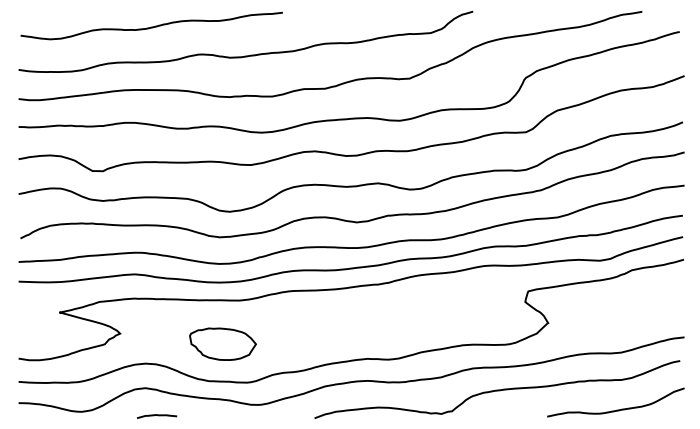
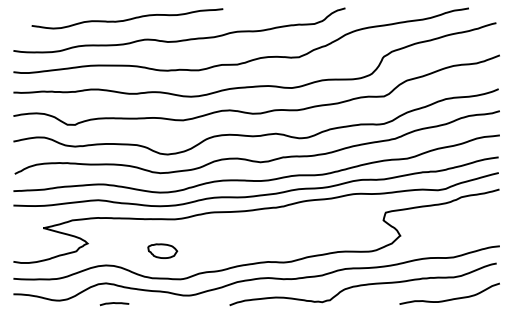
curve: (151, 26) -> (127, 19), moved
part: (222, 343) -> (162, 250), size x0.6

